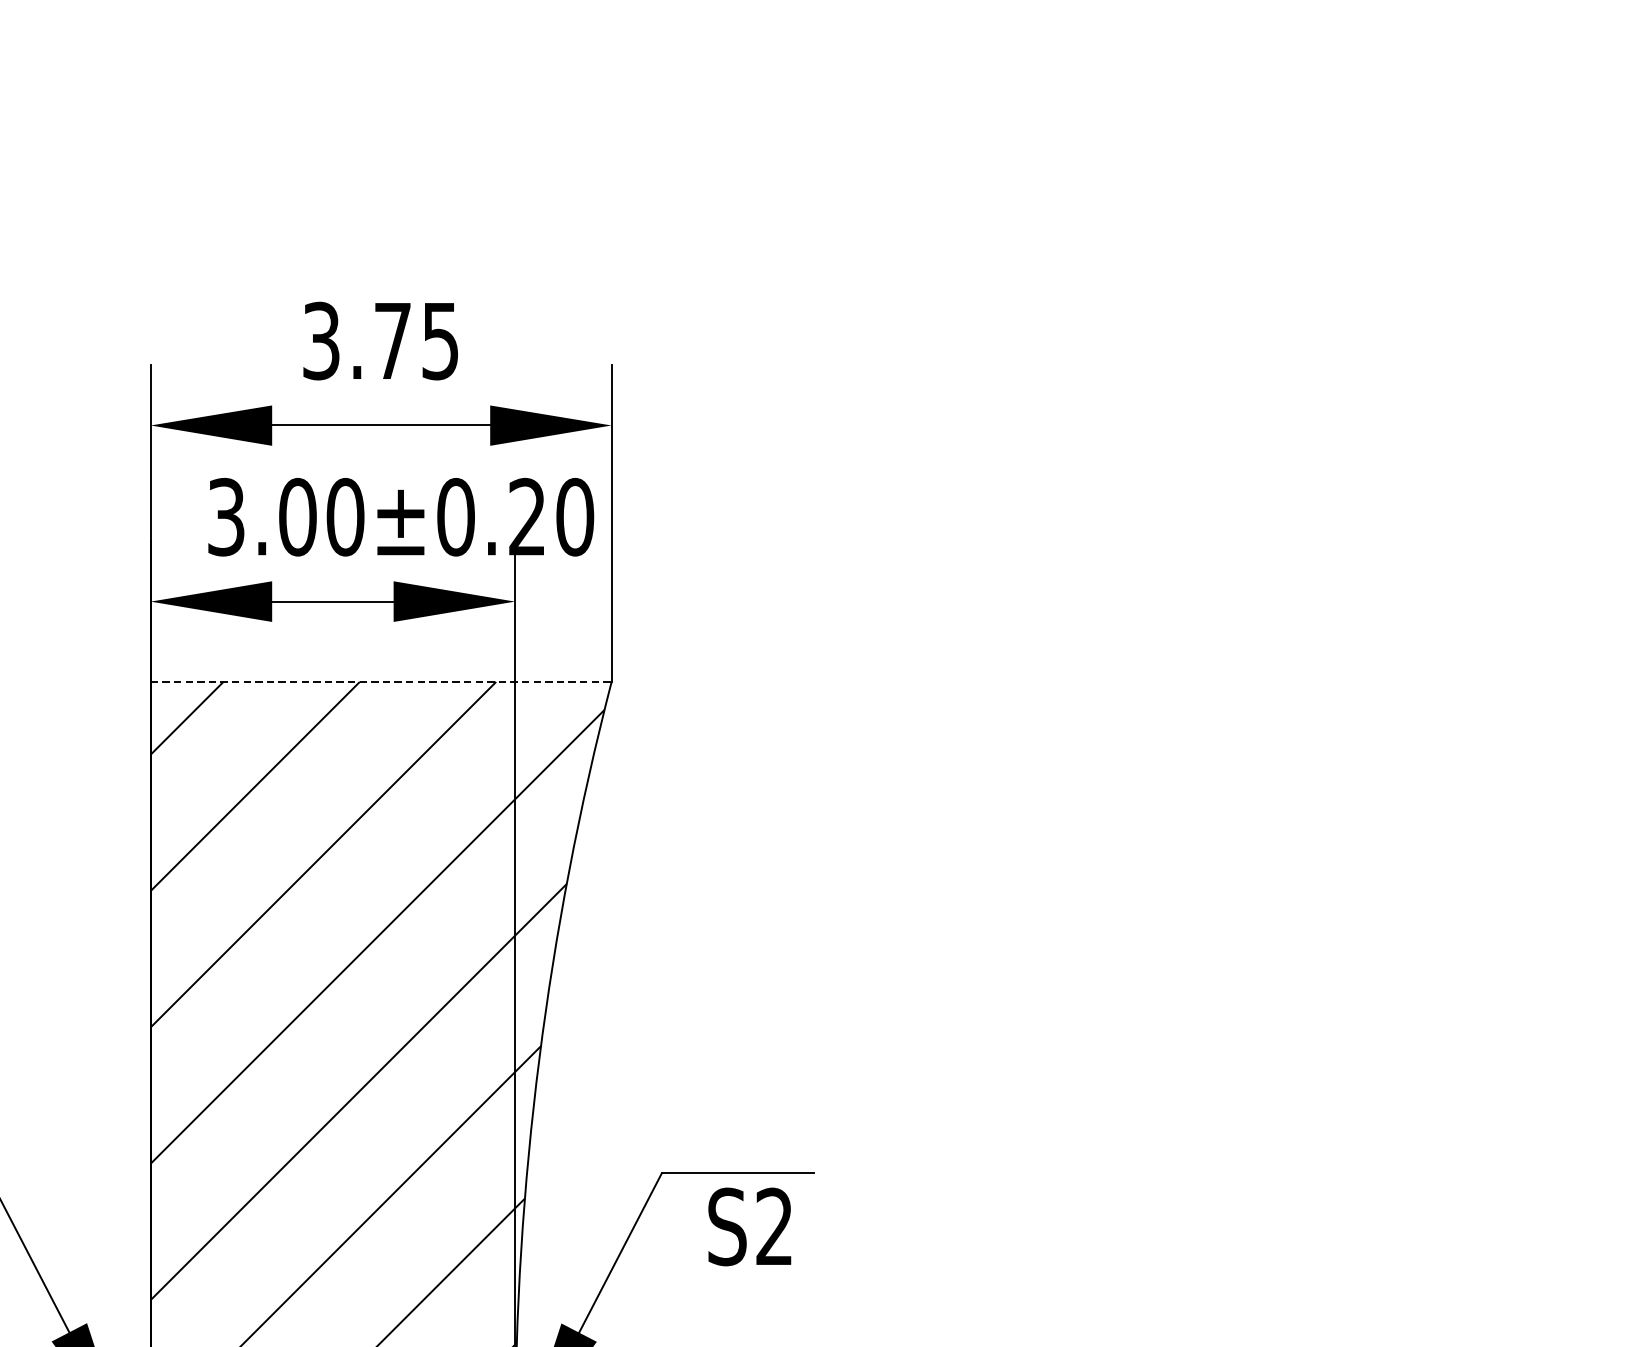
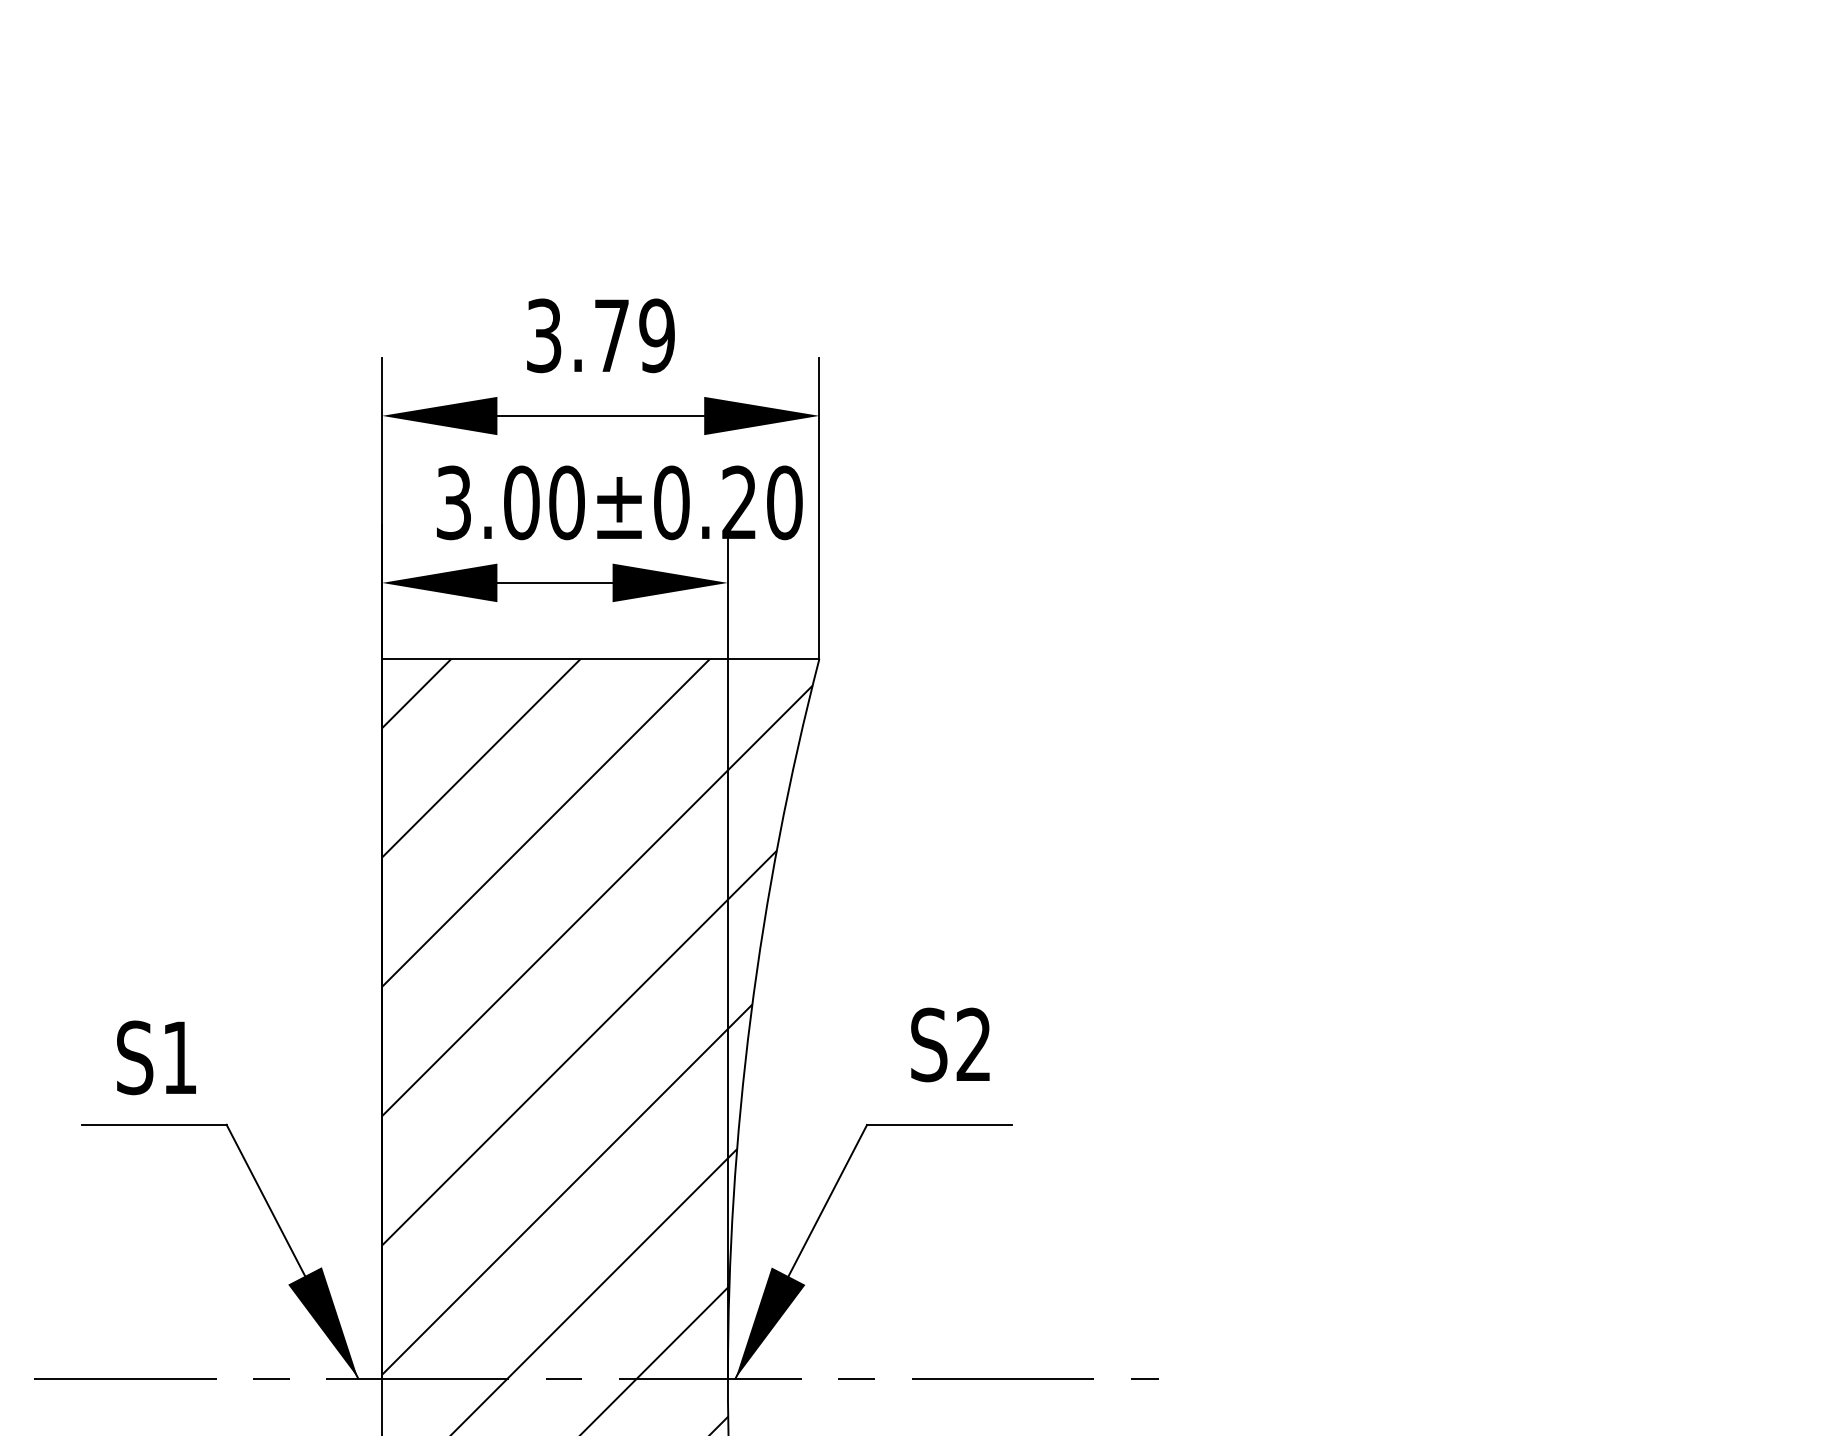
text: (439, 340) -> (656, 335), 3.75 -> 3.79
line: (380, 682) -> (600, 659), dashed -> solid
text: (749, 1226) -> (950, 1044), moved

